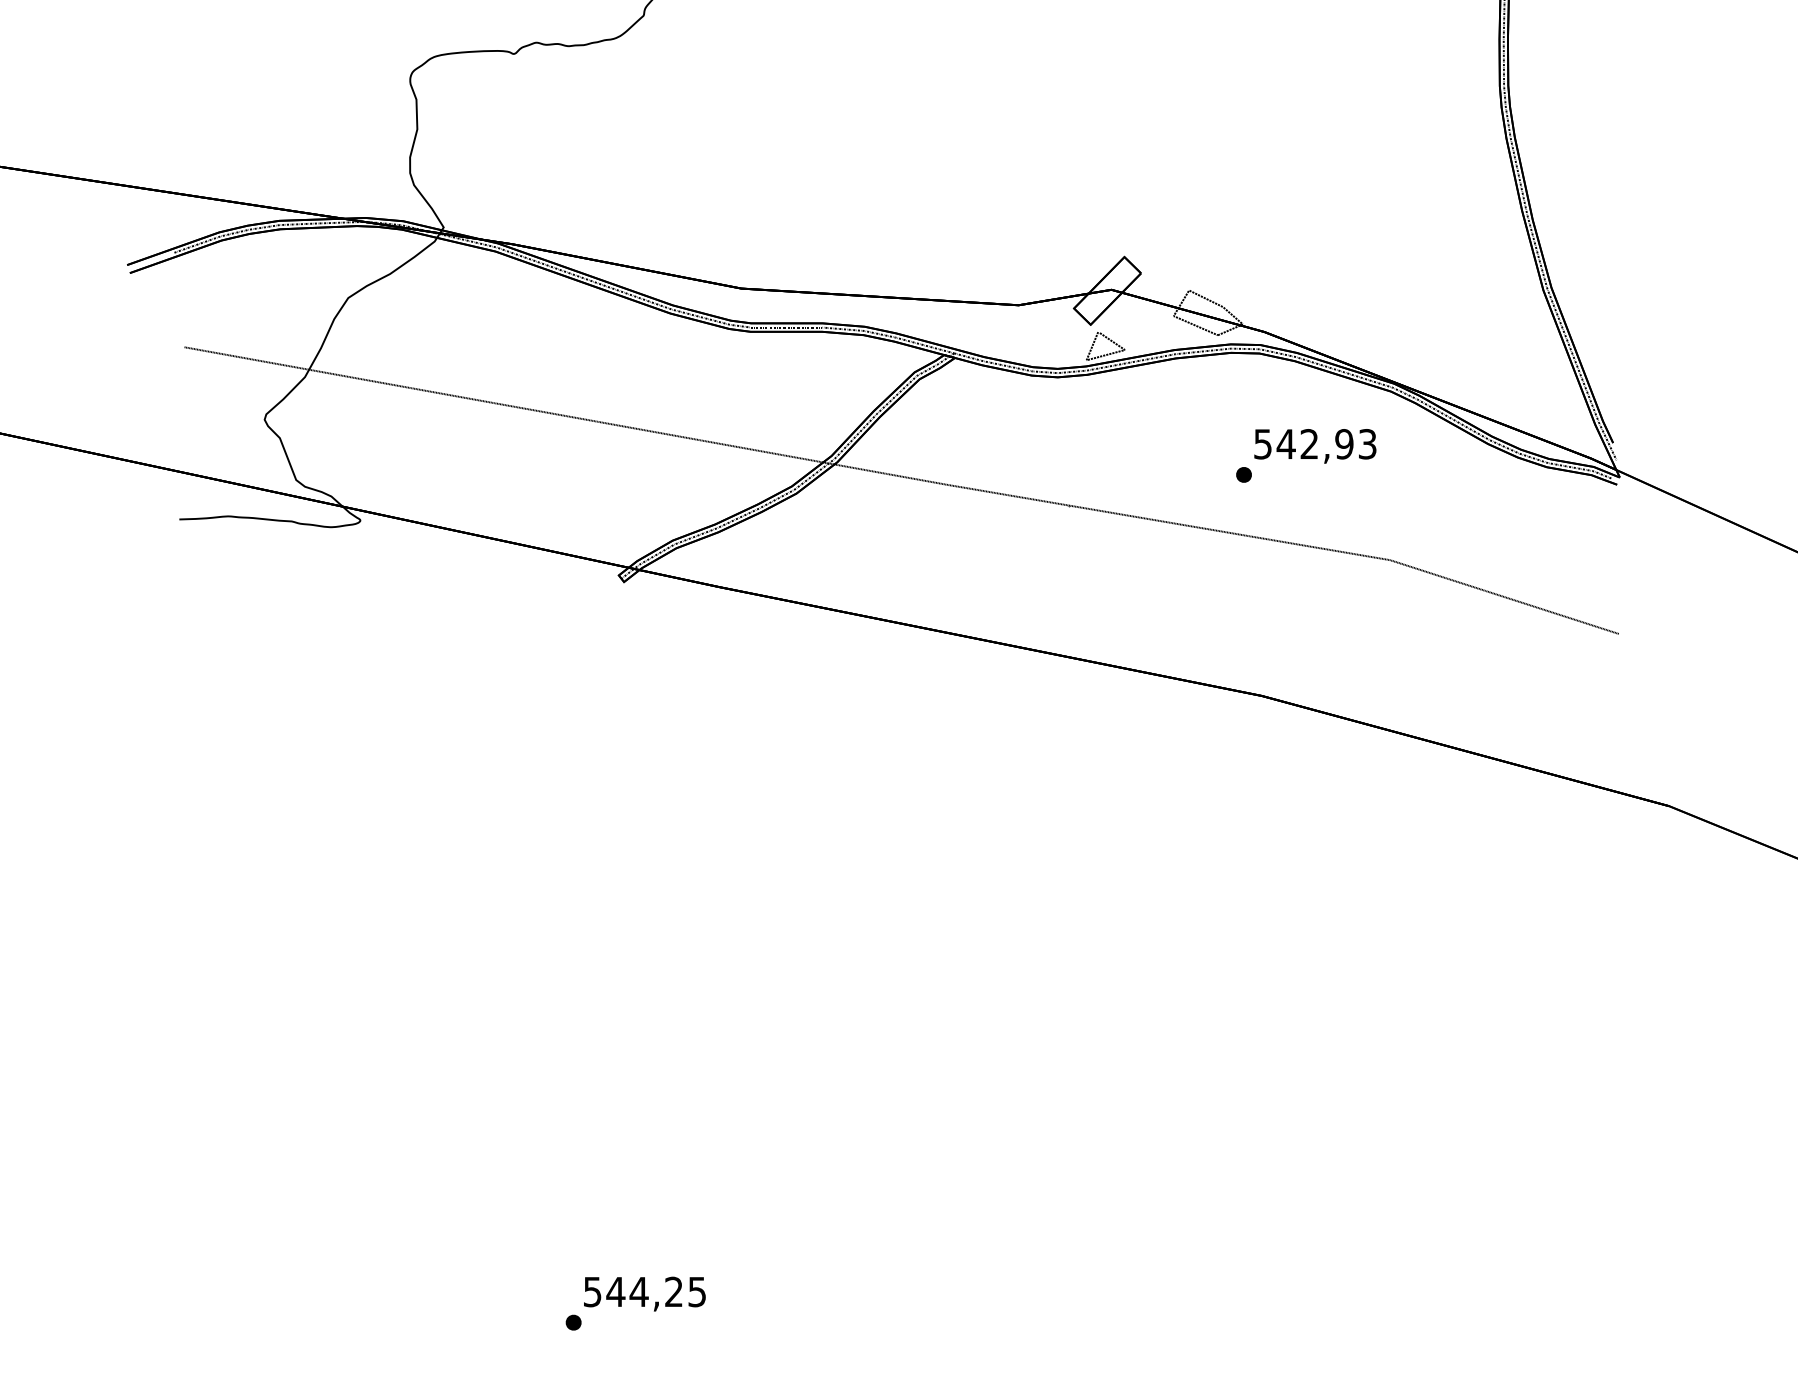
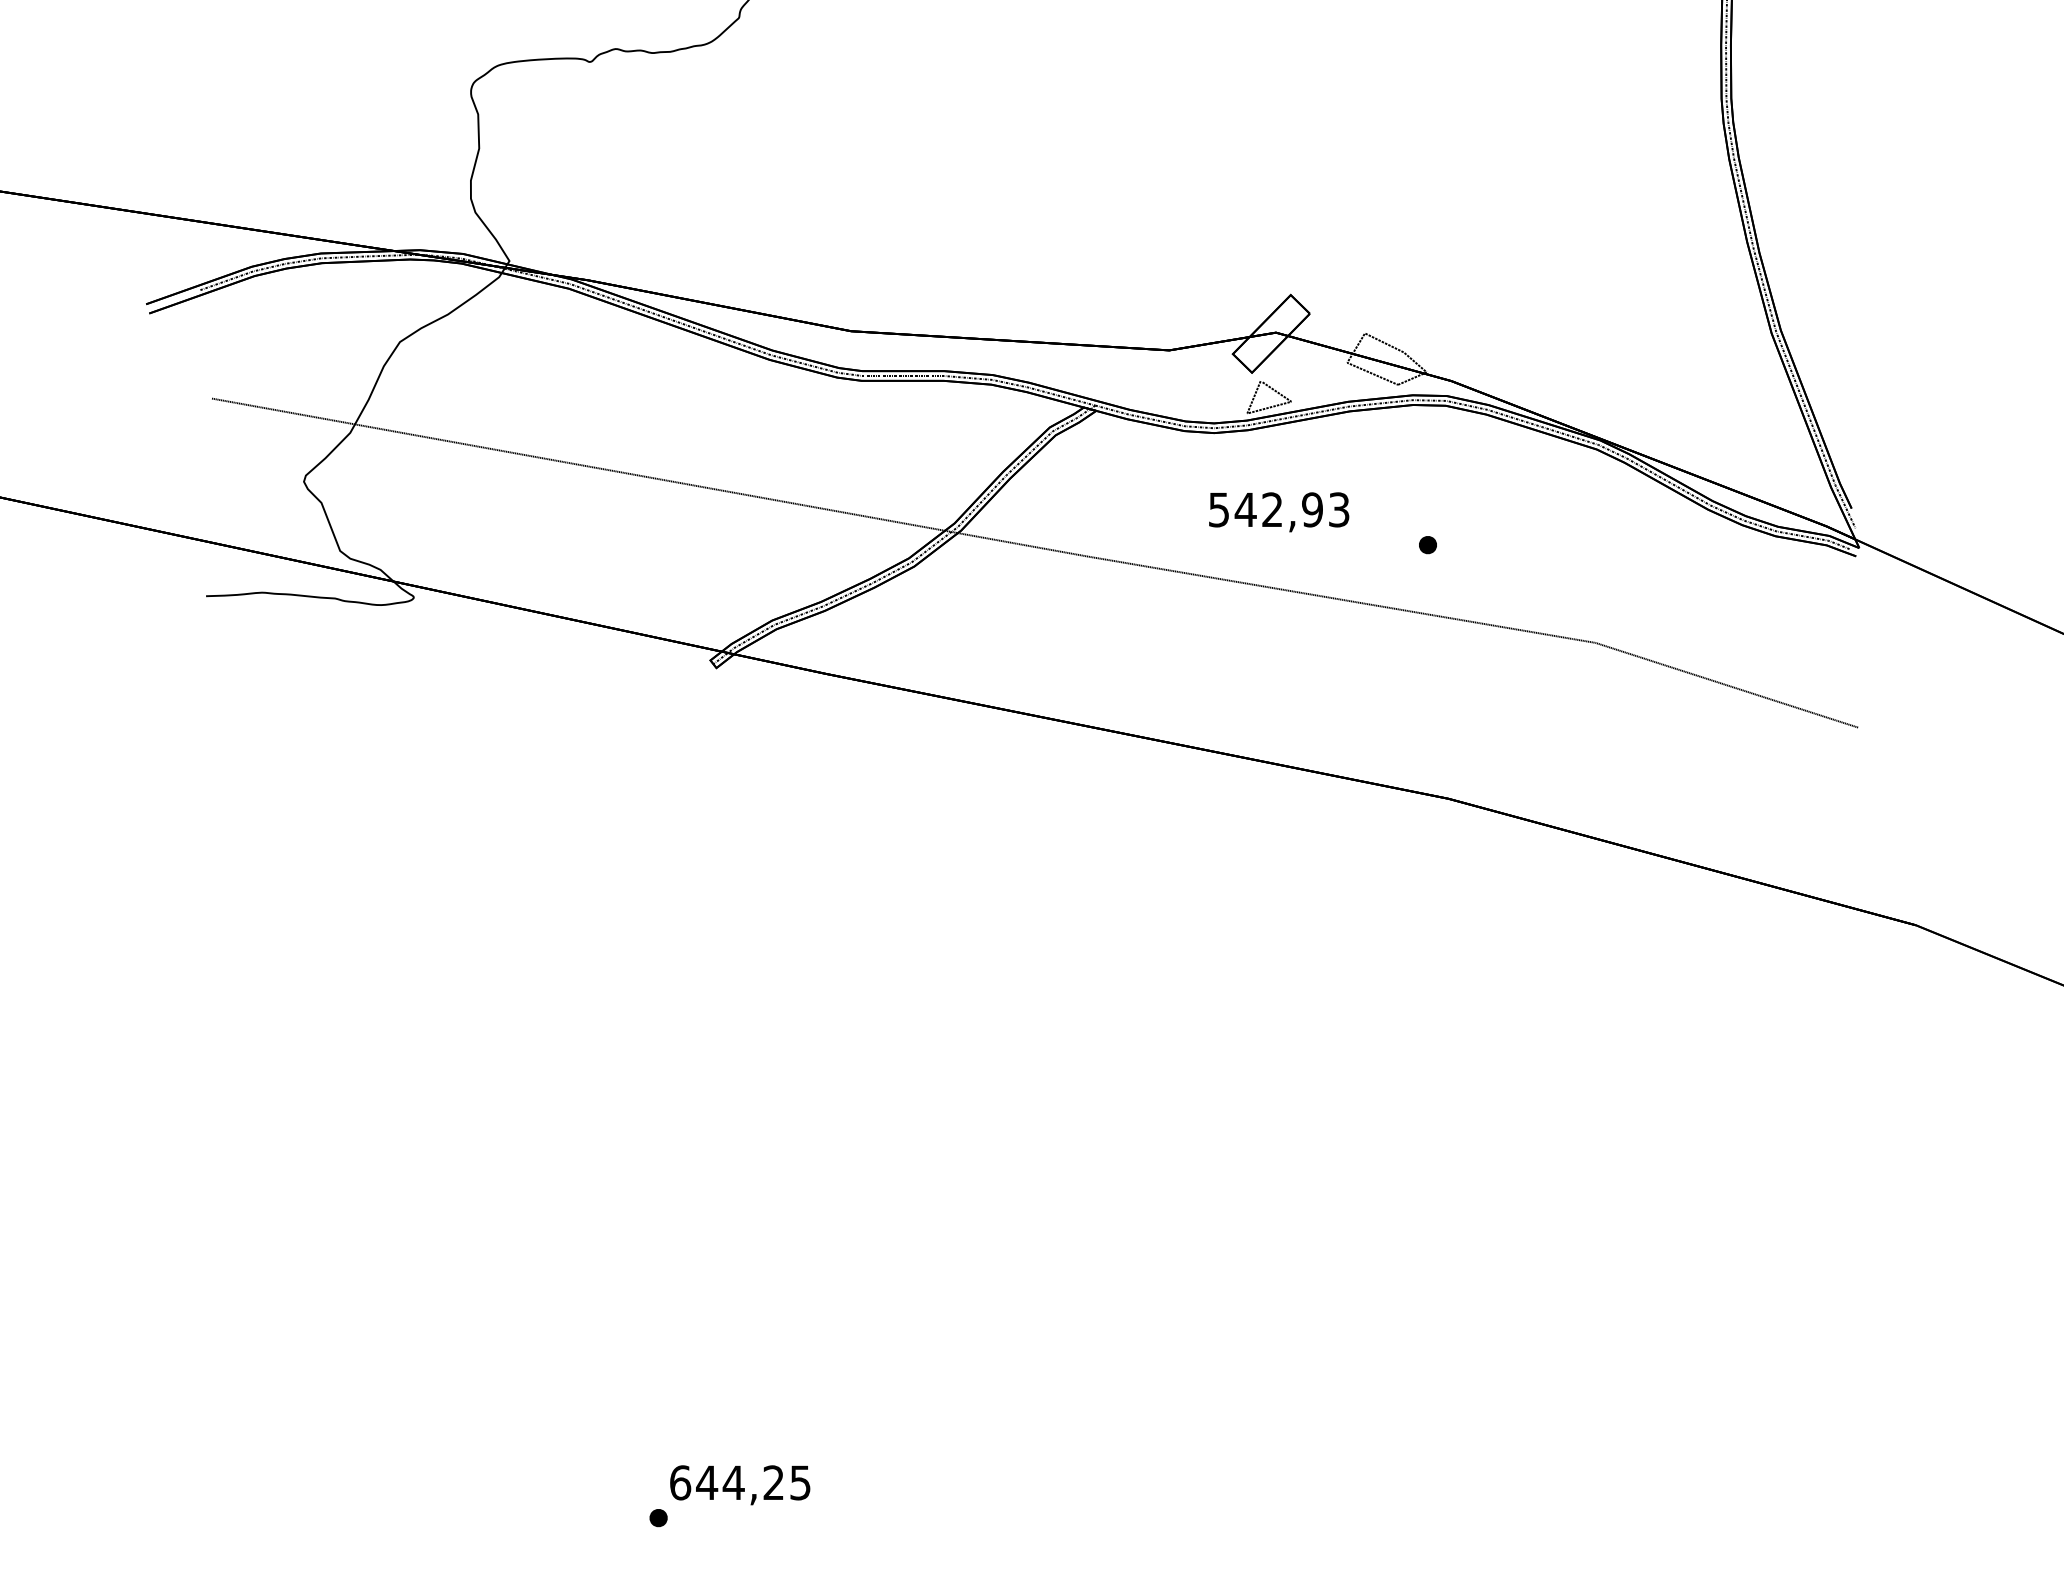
text: (1315, 446) -> (1279, 512), moved
text: (592, 1291) -> (680, 1482), 544,25 -> 644,25

